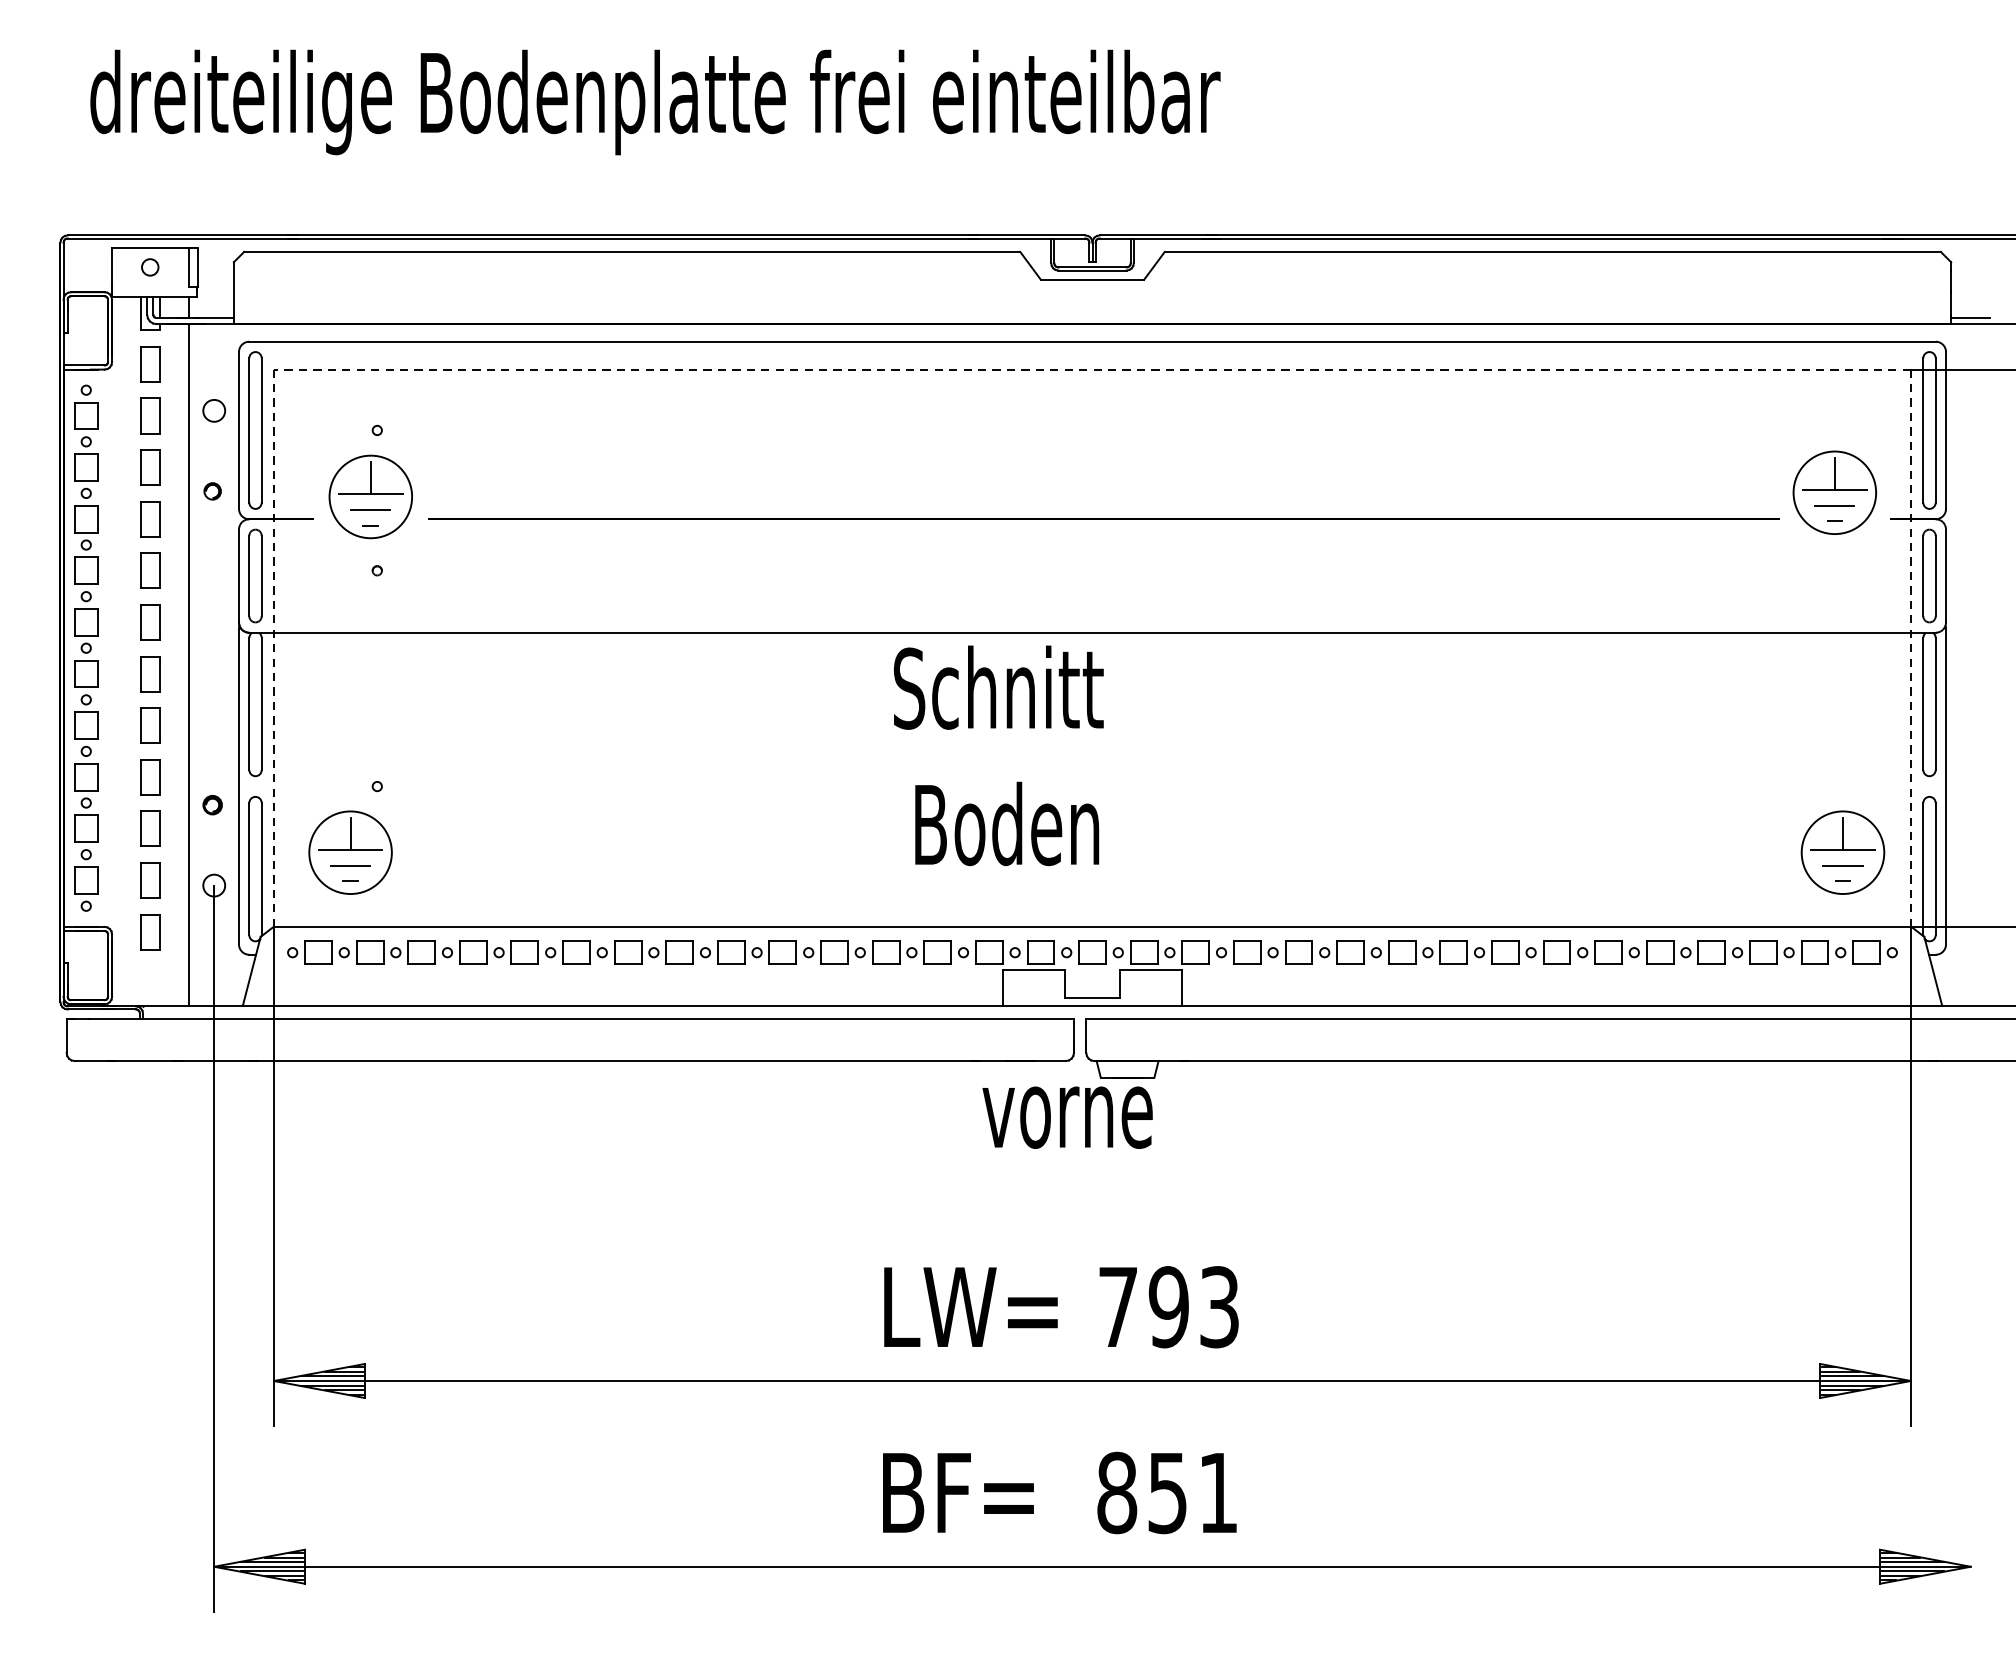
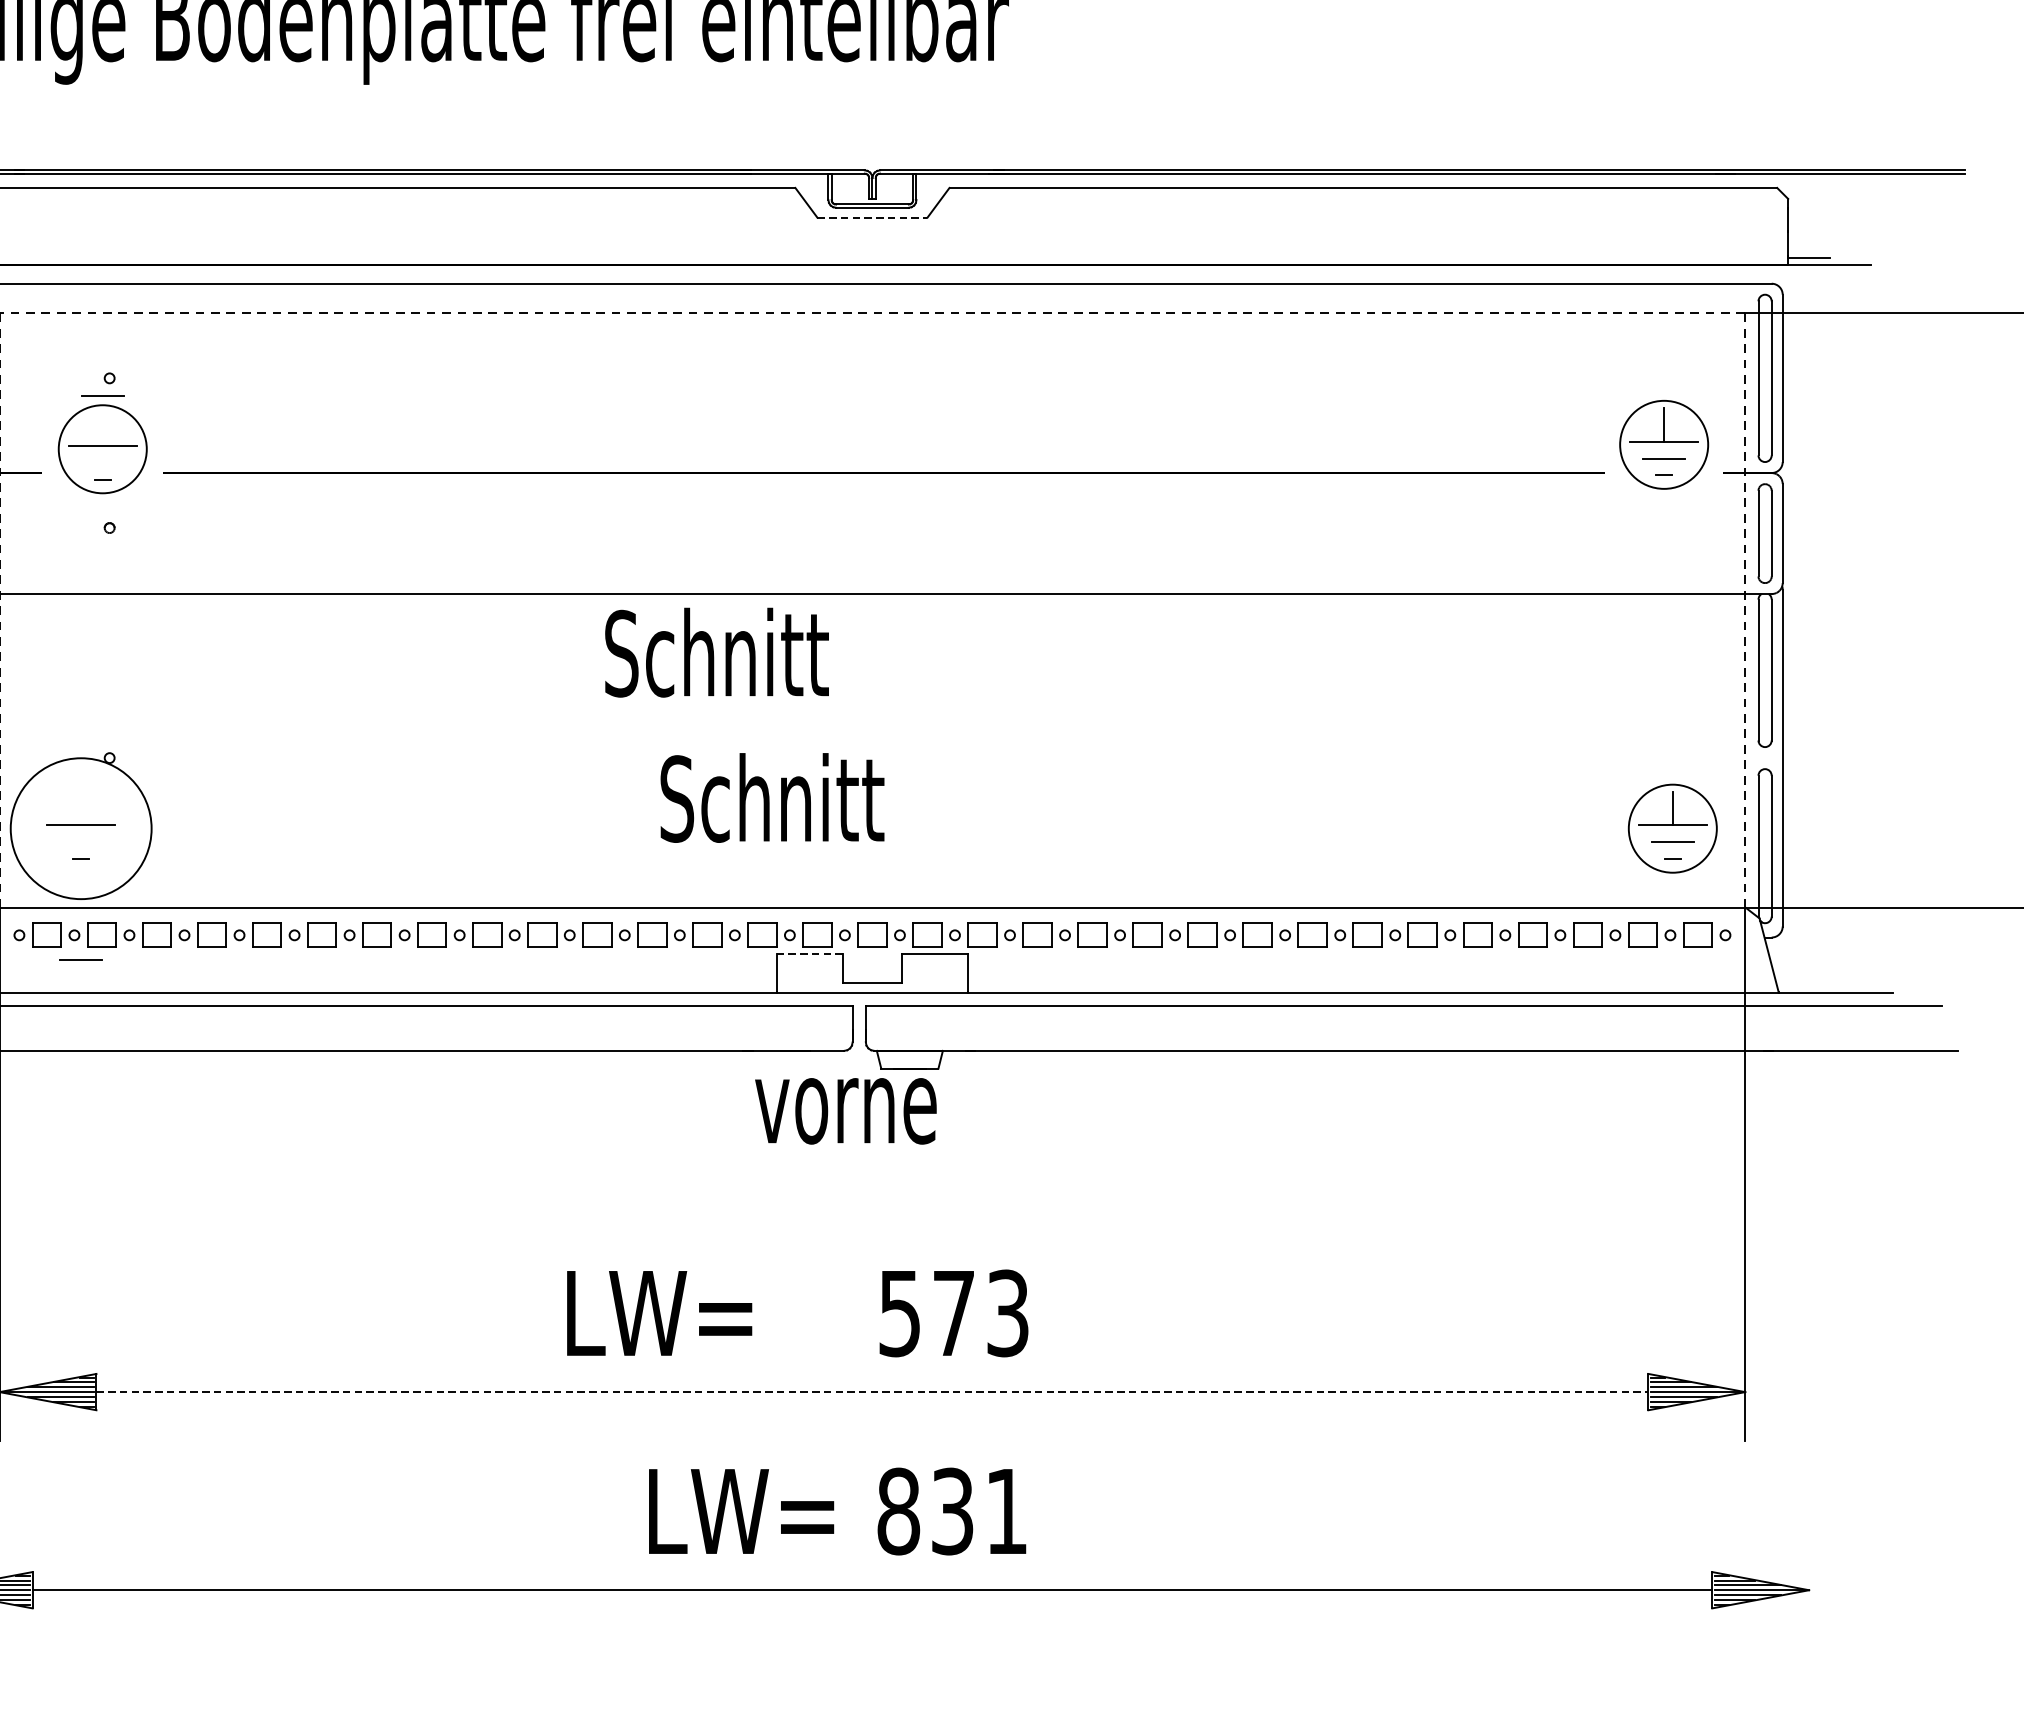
line: (1092, 279) -> (872, 217), solid -> dashed
line: (370, 477) -> (102, 428), removed
line: (370, 509) -> (102, 395), moved
text: (998, 687) -> (716, 652), moved
text: (998, 823) -> (772, 797), Boden -> Schnitt
line: (350, 833) -> (81, 808), removed
circle: (350, 852) -> (81, 828), size x1.6
line: (350, 865) -> (81, 959), moved
line: (1033, 970) -> (809, 954), solid -> dashed
text: (970, 1306) -> (659, 1312), moved
text: (1143, 1307) -> (926, 1313), 793 -> 573
line: (1092, 1381) -> (872, 1392), solid -> dashed
text: (973, 1492) -> (745, 1511), BF= -> LW=
text: (1167, 1492) -> (952, 1511), 851 -> 831

